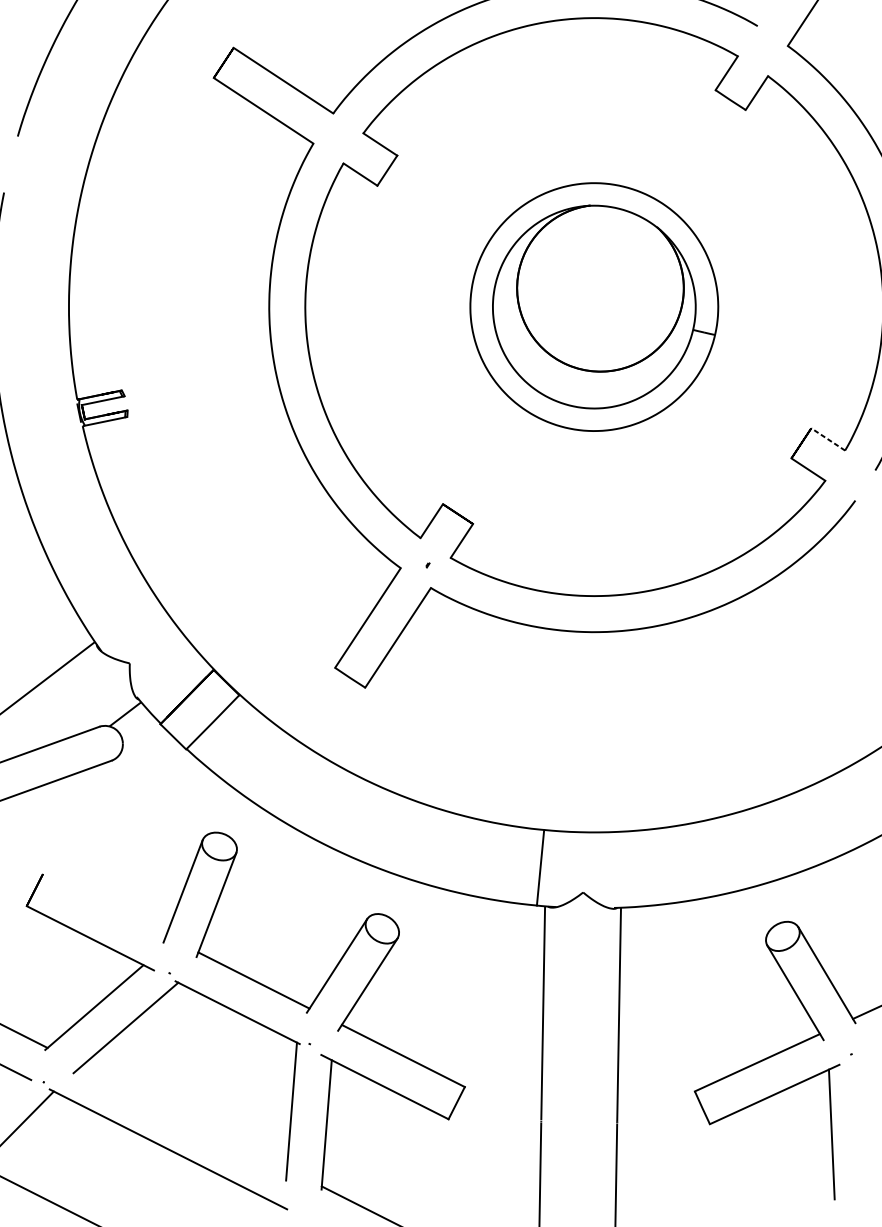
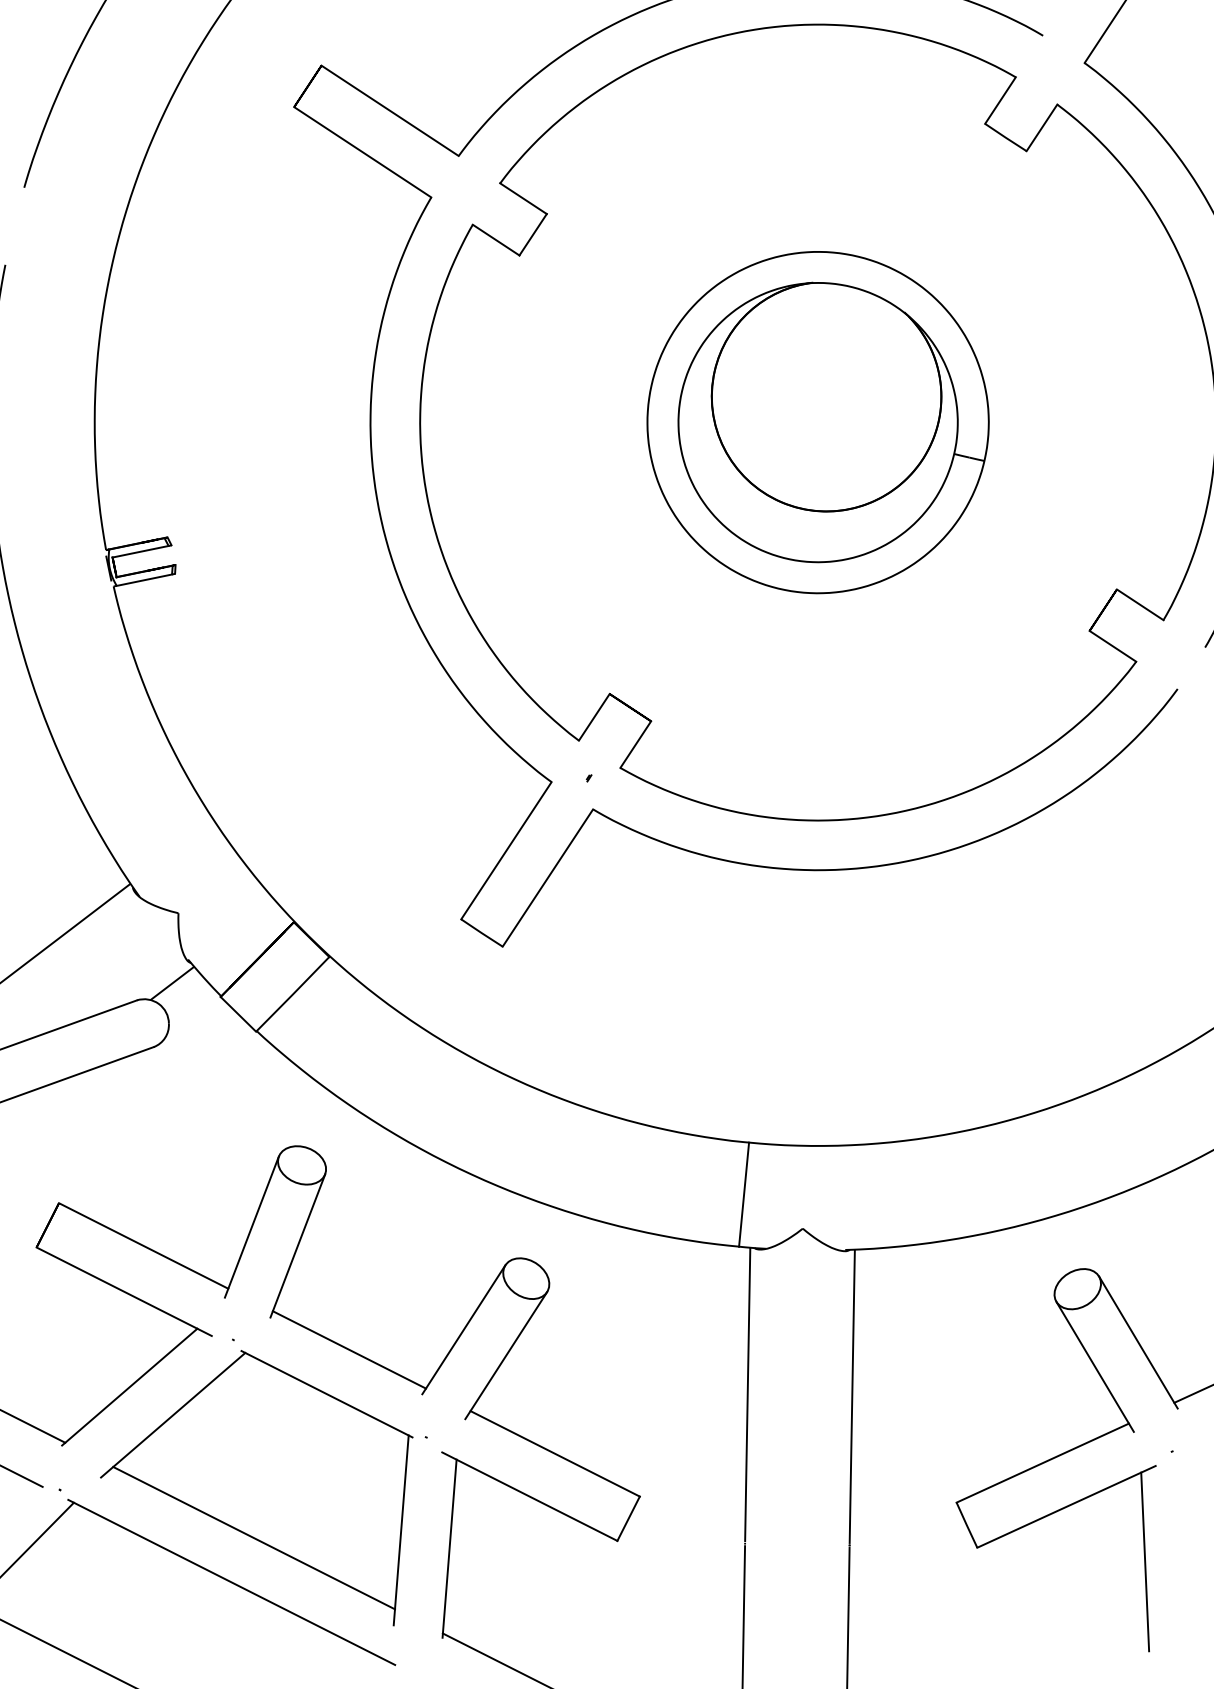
line: (828, 439) -> (1140, 604), dashed -> solid
line: (104, 904) -> (143, 1245), added
line: (185, 1116) -> (254, 1537), added

